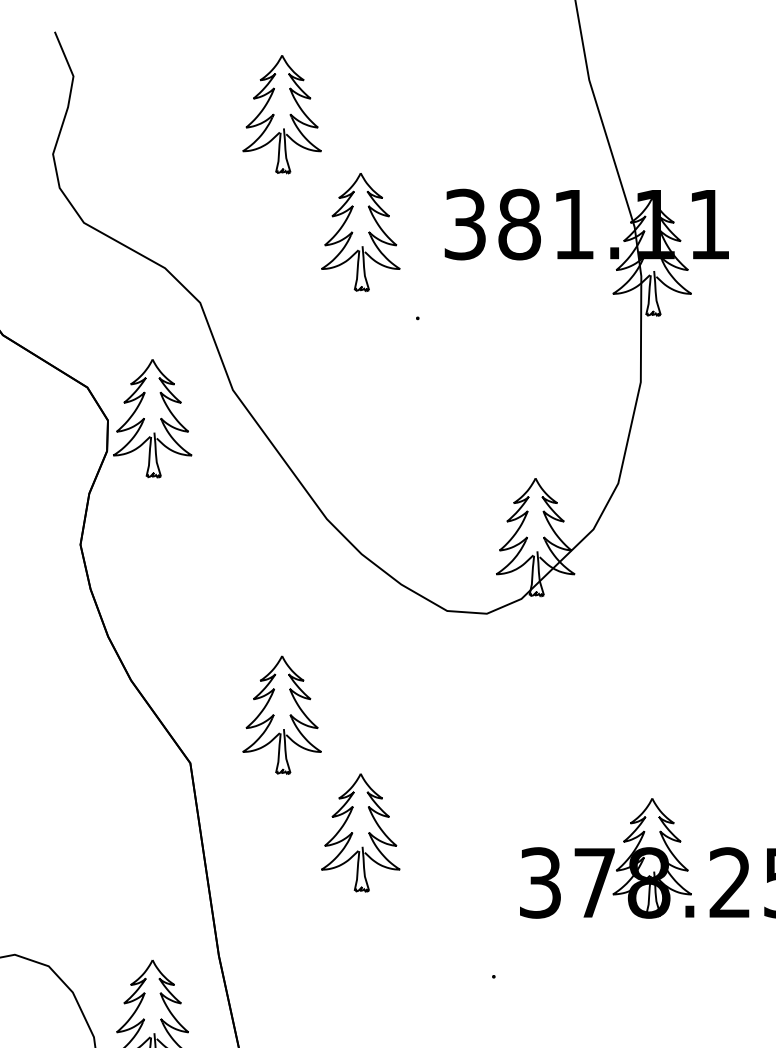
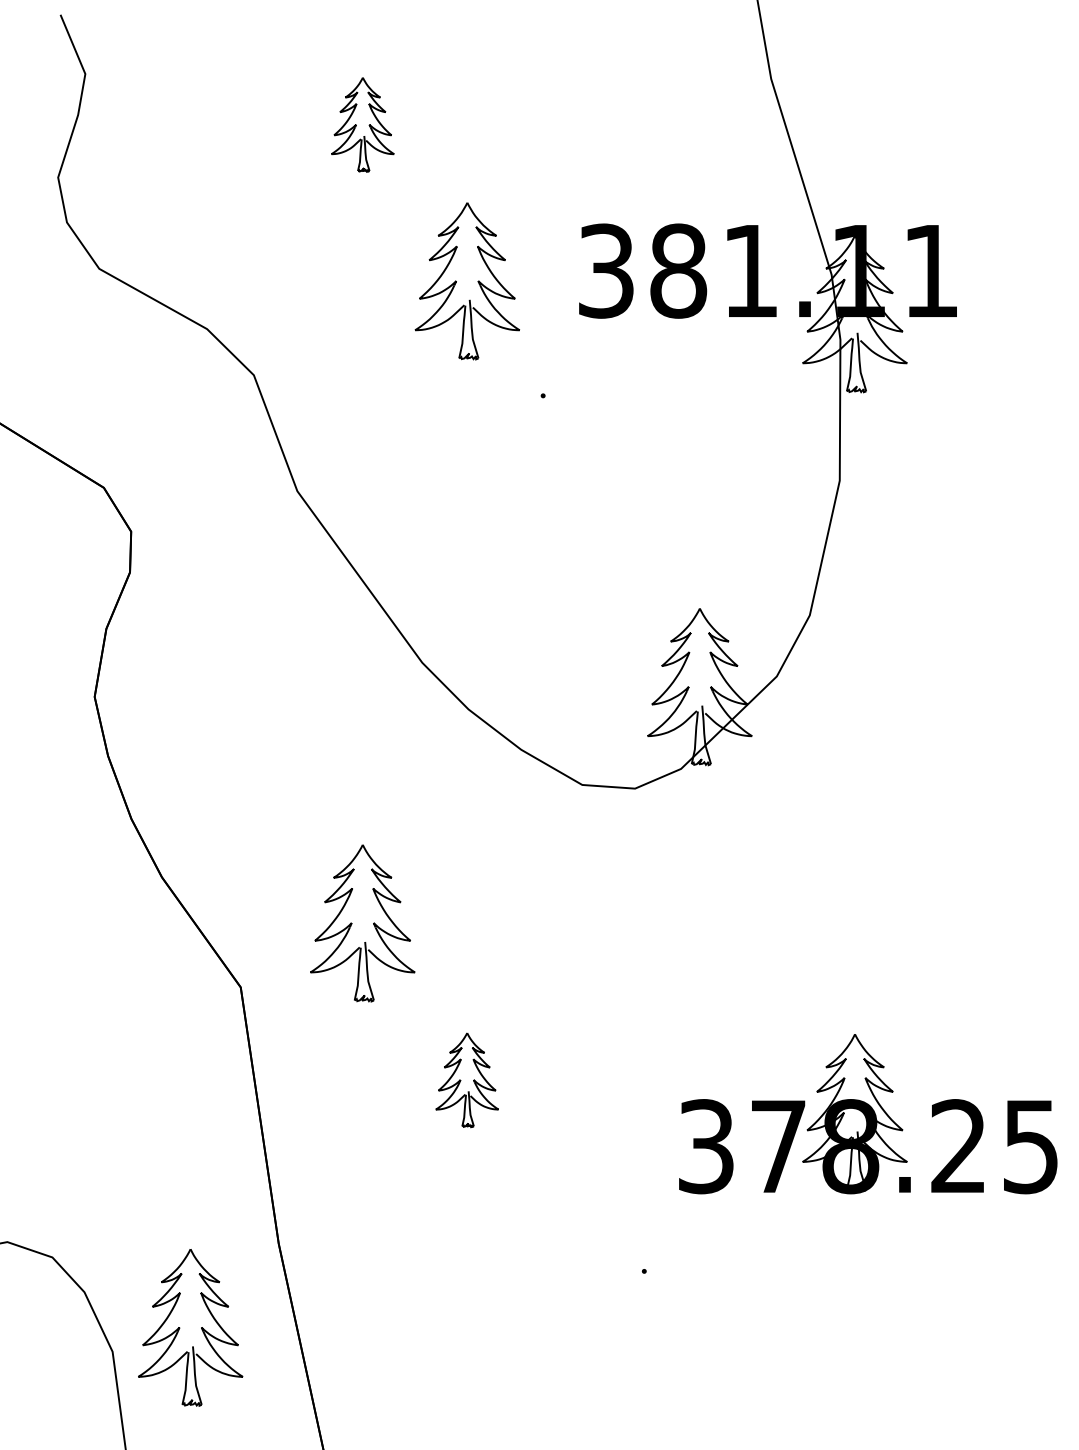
part: (281, 114) -> (362, 124), size x0.6
part: (152, 418) -> (190, 529), removed
part: (360, 833) -> (466, 1080), size x0.6

